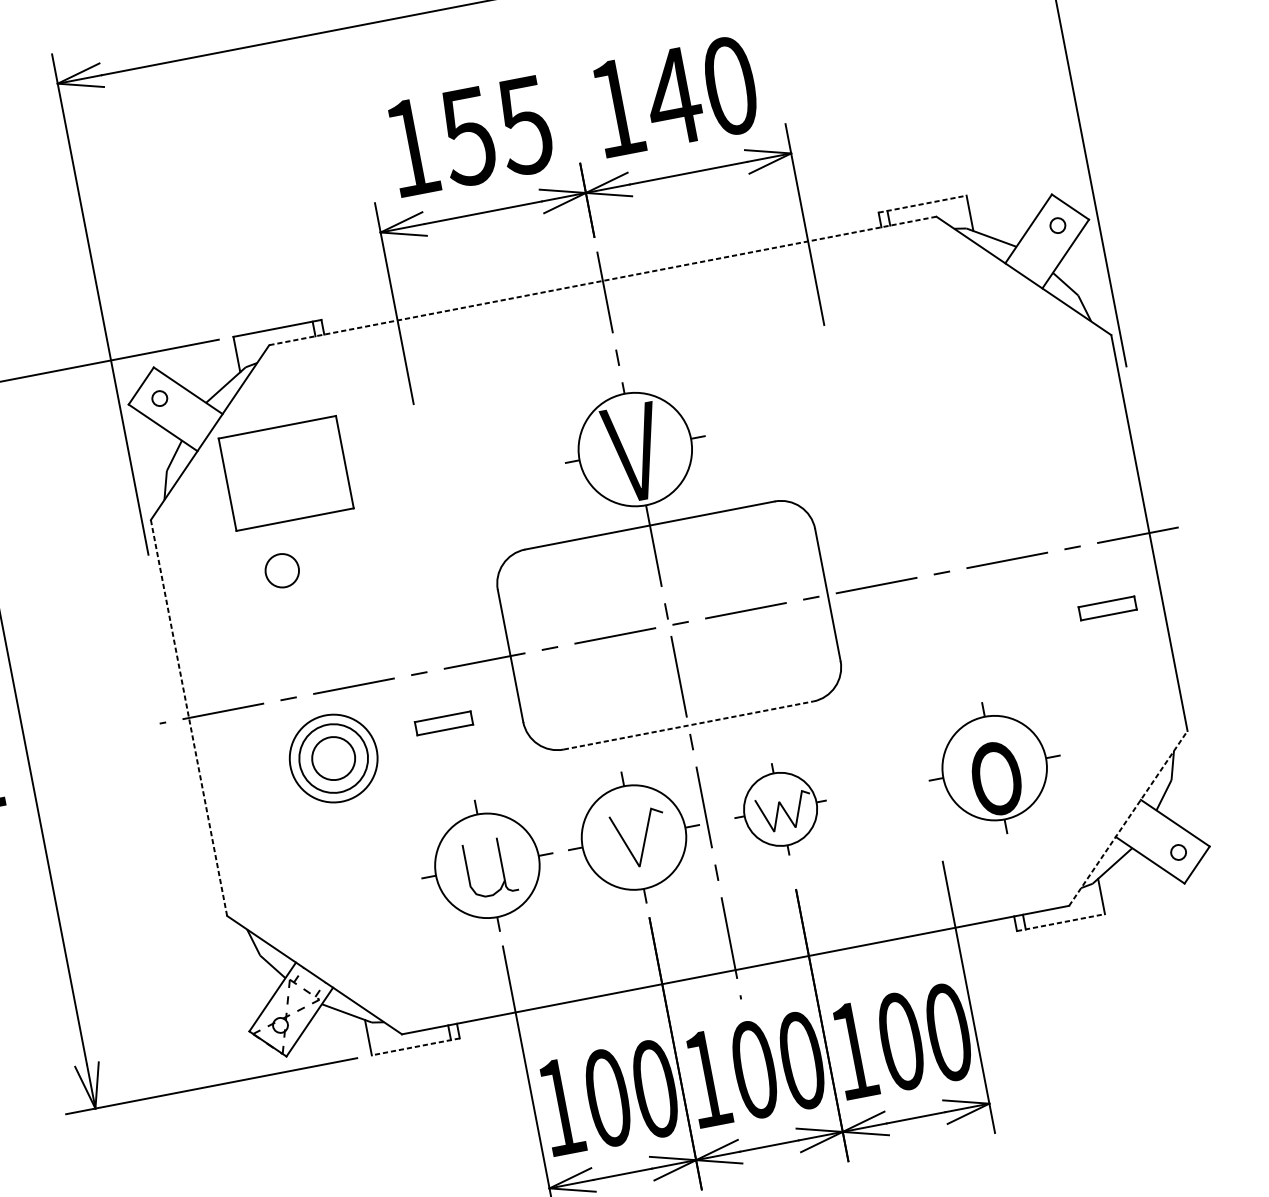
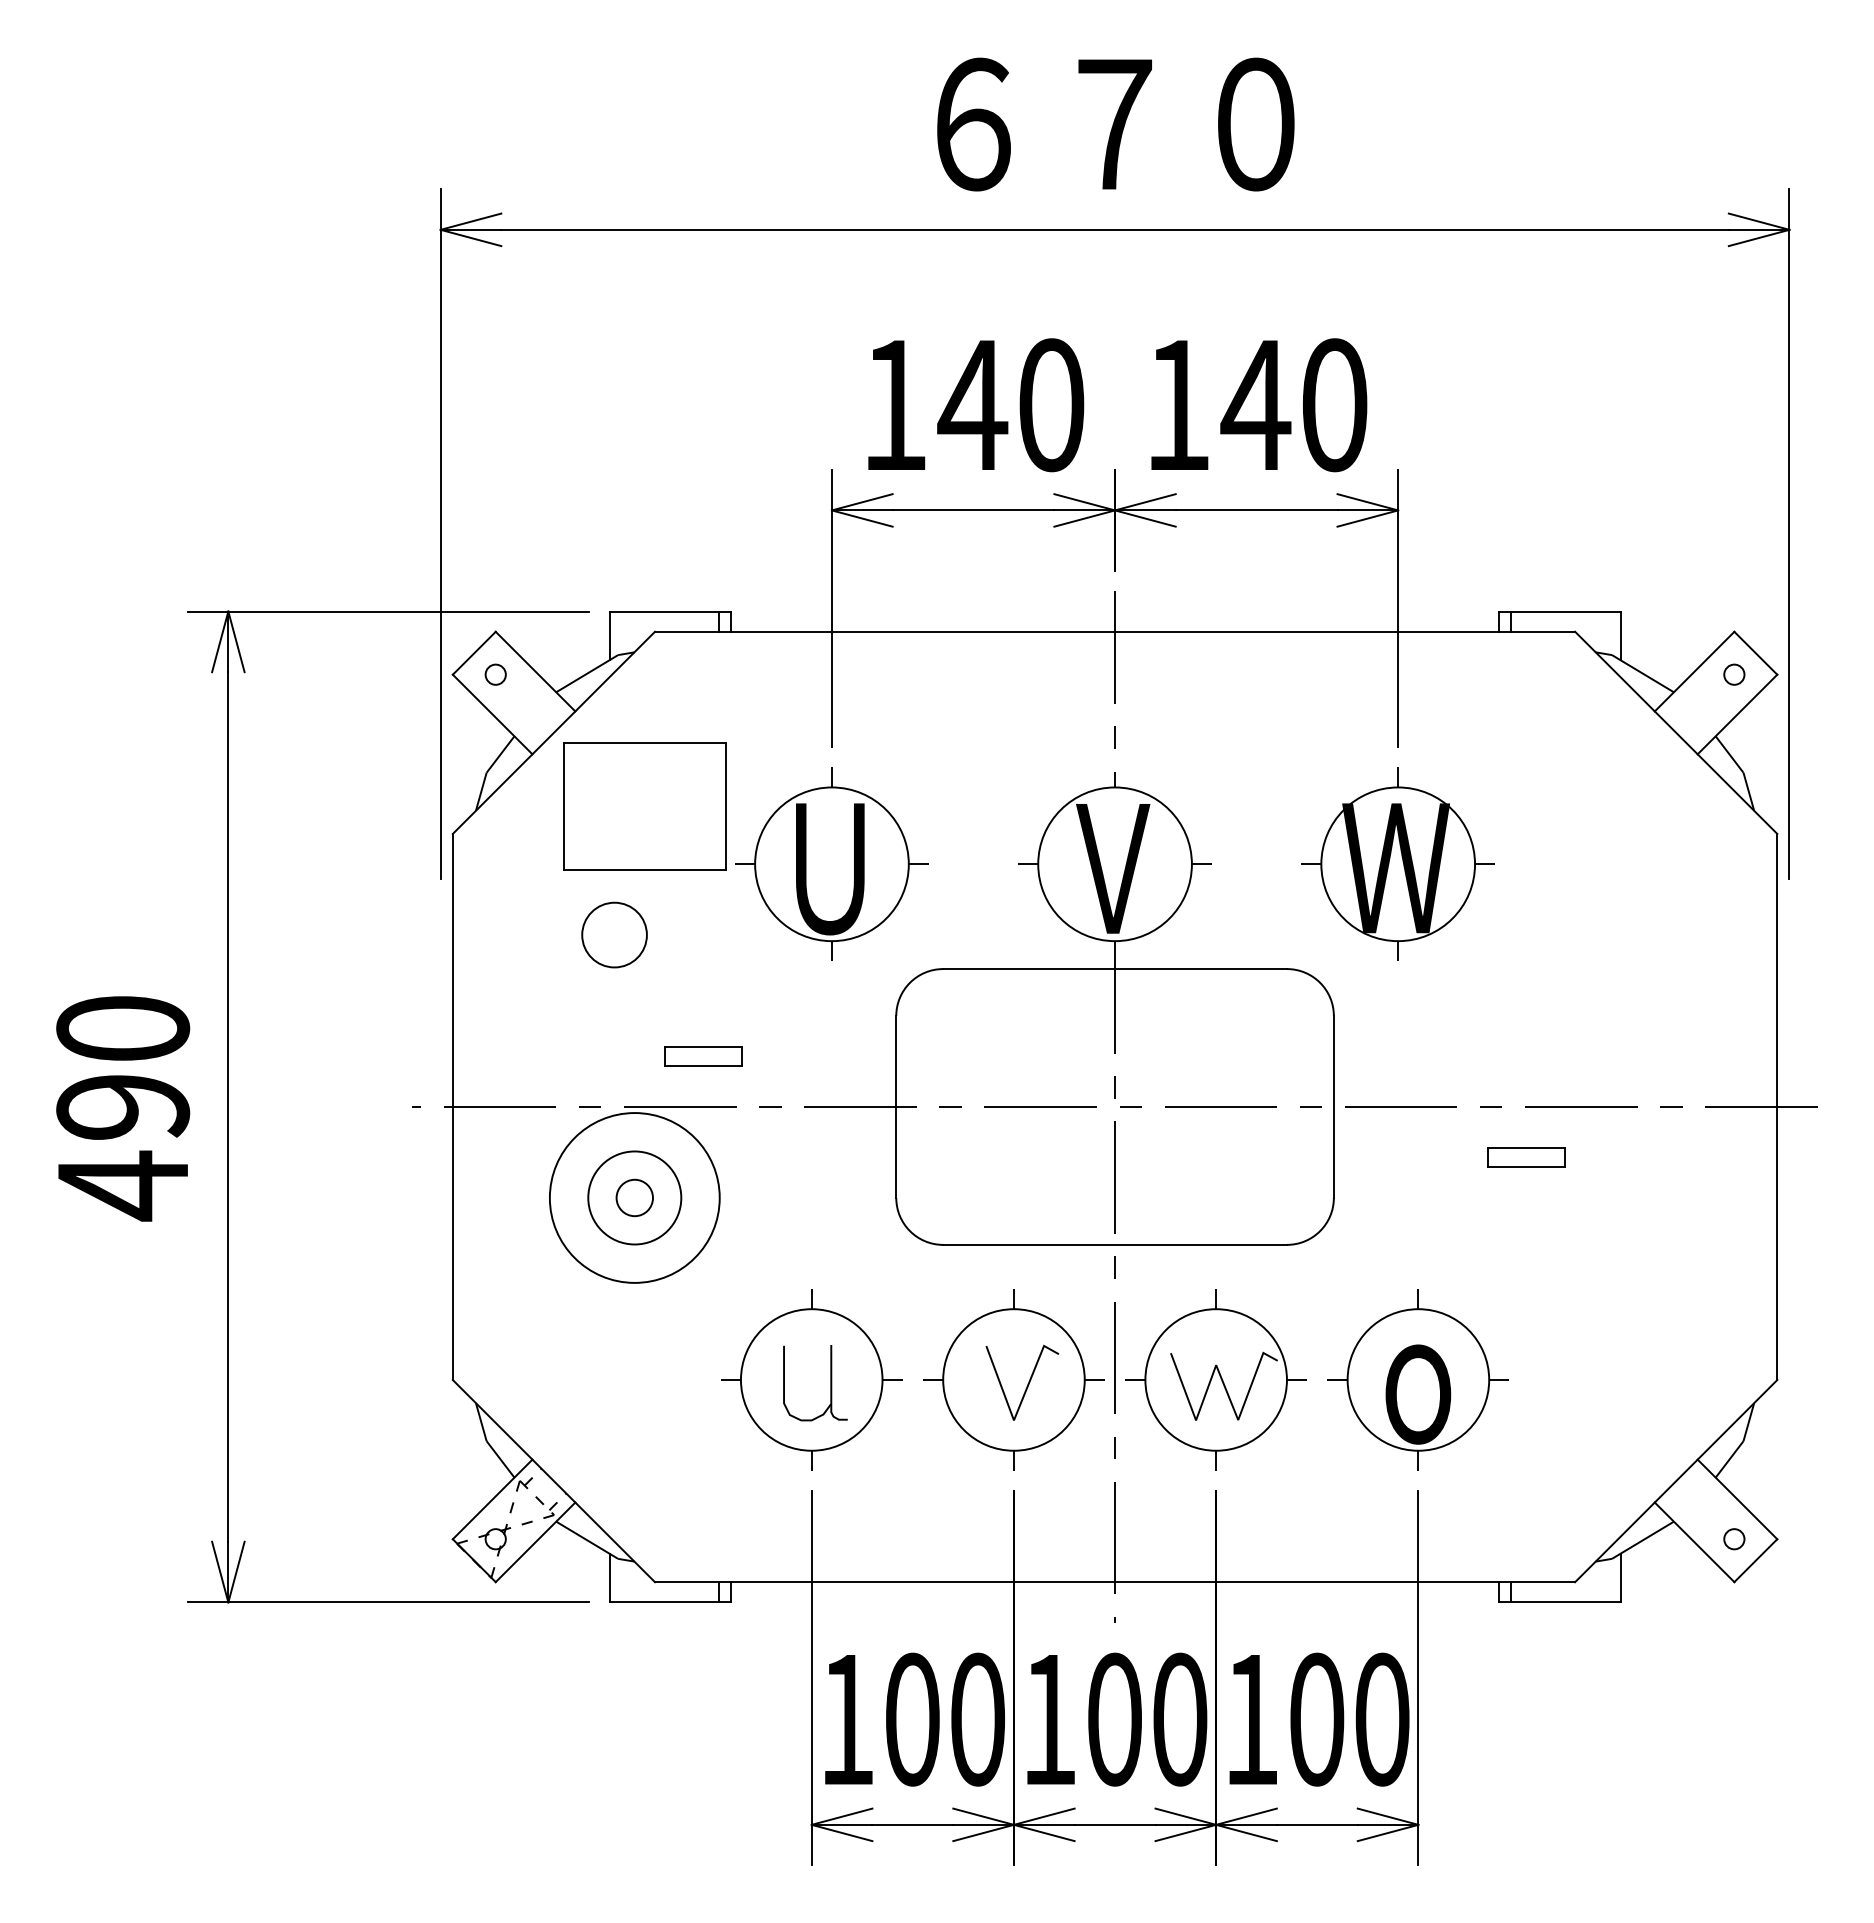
text: (495, 131) -> (1010, 405), 155 -> 140
line: (922, 204) -> (1559, 611), dashed -> solid
line: (602, 280) -> (1114, 631), dashed -> solid
part: (840, 409) -> (1397, 863), added
part: (429, 488) -> (831, 863), added
circle: (282, 570) -> (614, 934), size x1.43
part: (1107, 608) -> (1526, 1157), moved
line: (188, 717) -> (452, 1106), dashed -> solid
part: (444, 723) -> (703, 1056), moved
line: (688, 725) -> (1115, 1244), dashed -> solid
circle: (333, 758) -> (634, 1197), size x0.62
circle: (333, 758) -> (634, 1197), size x1.43
part: (993, 767) -> (1417, 1379), moved
part: (780, 809) -> (1215, 1379), size x1.43
line: (1128, 818) -> (1676, 1481), dashed -> solid
line: (1060, 922) -> (1559, 1602), dashed -> solid
line: (416, 1046) -> (670, 1602), dashed -> solid

